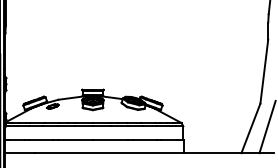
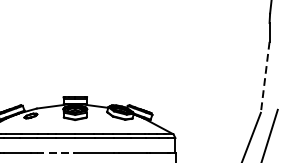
line: (264, 72) -> (265, 78), solid -> dashed
line: (76, 139) -> (57, 152), solid -> dashed

